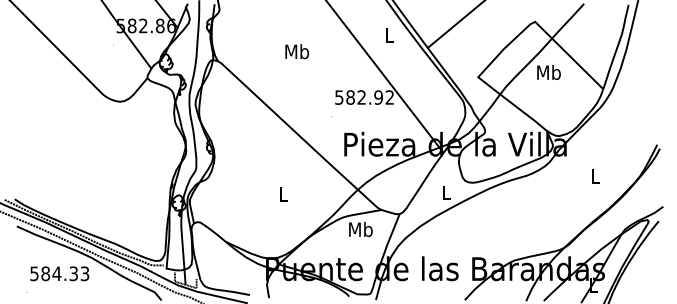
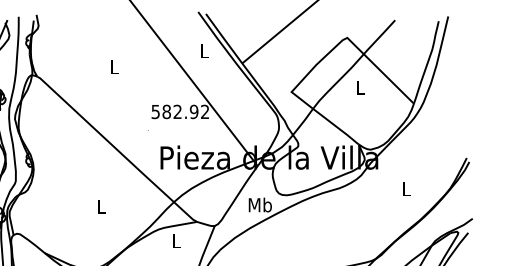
text: (297, 51) -> (114, 66), Mb -> L
text: (548, 72) -> (360, 87), Mb -> L
text: (446, 192) -> (260, 204), L -> Mb
text: (360, 229) -> (176, 240), Mb -> L

